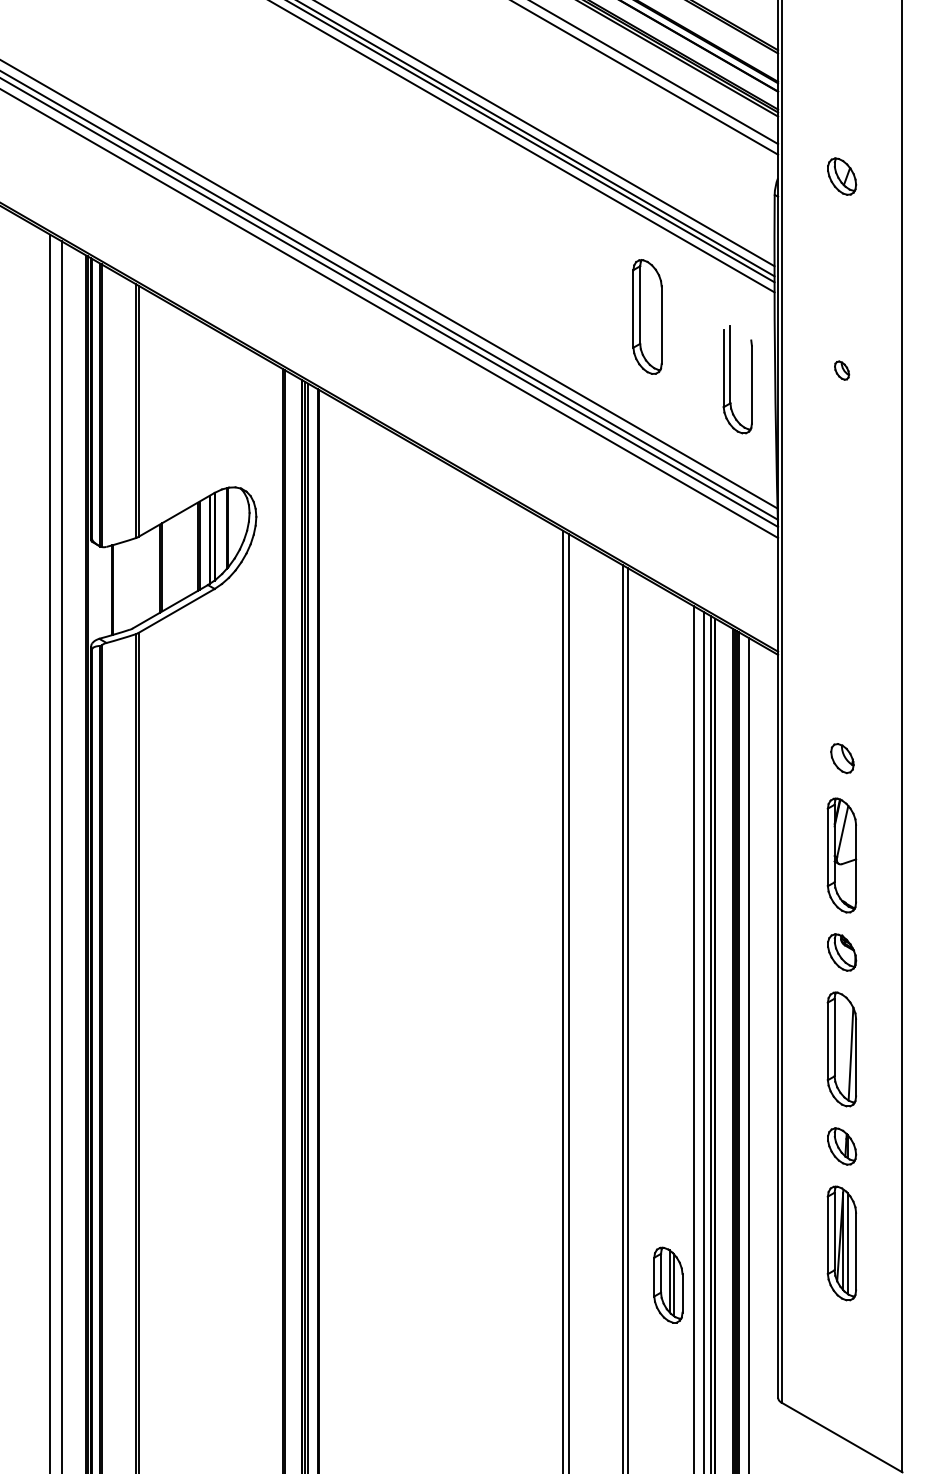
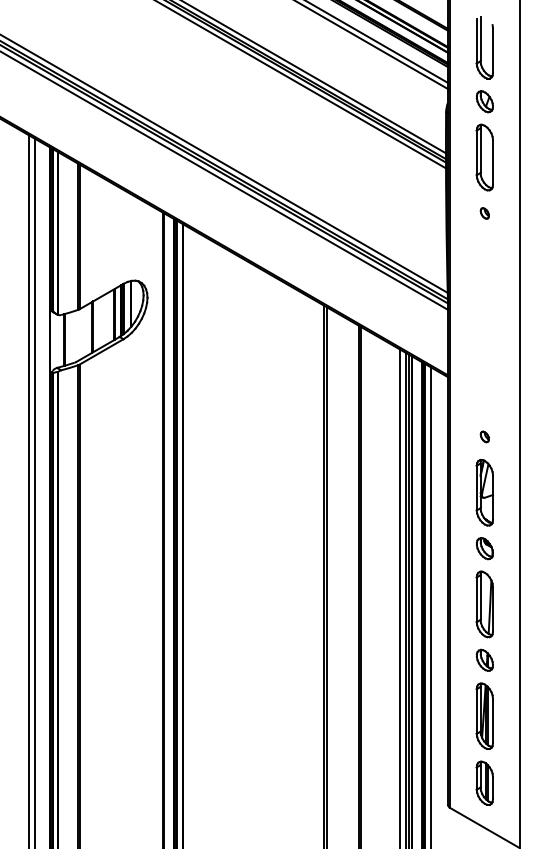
part: (646, 316) -> (484, 157), moved
part: (737, 379) -> (484, 47), moved
part: (841, 757) -> (484, 436), size x0.62
part: (667, 1283) -> (484, 782), moved

